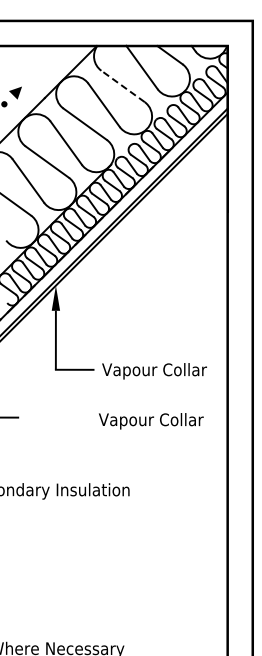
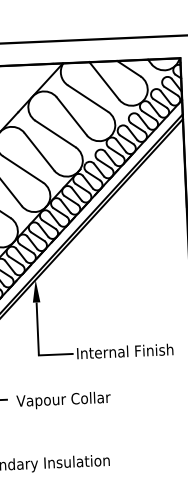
line: (123, 86) -> (88, 98), dashed -> solid
text: (152, 371) -> (125, 353), Vapour Collar -> Internal Finish
text: (150, 421) -> (63, 400), moved

